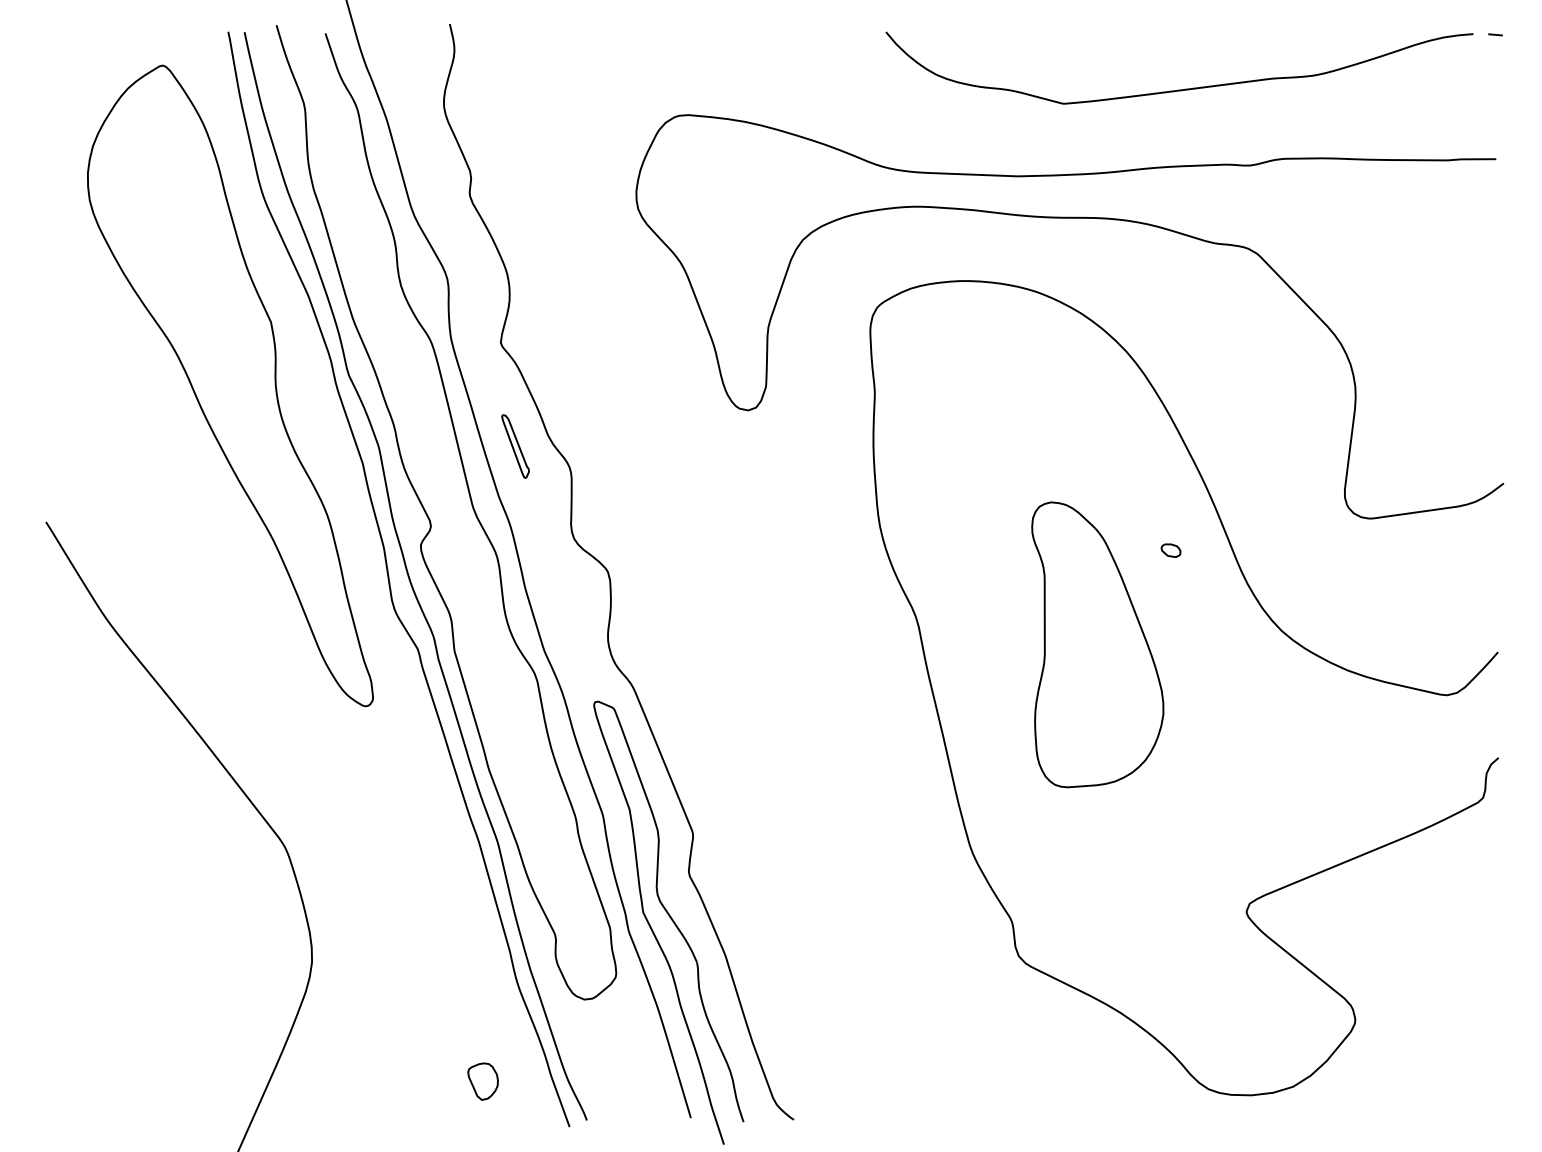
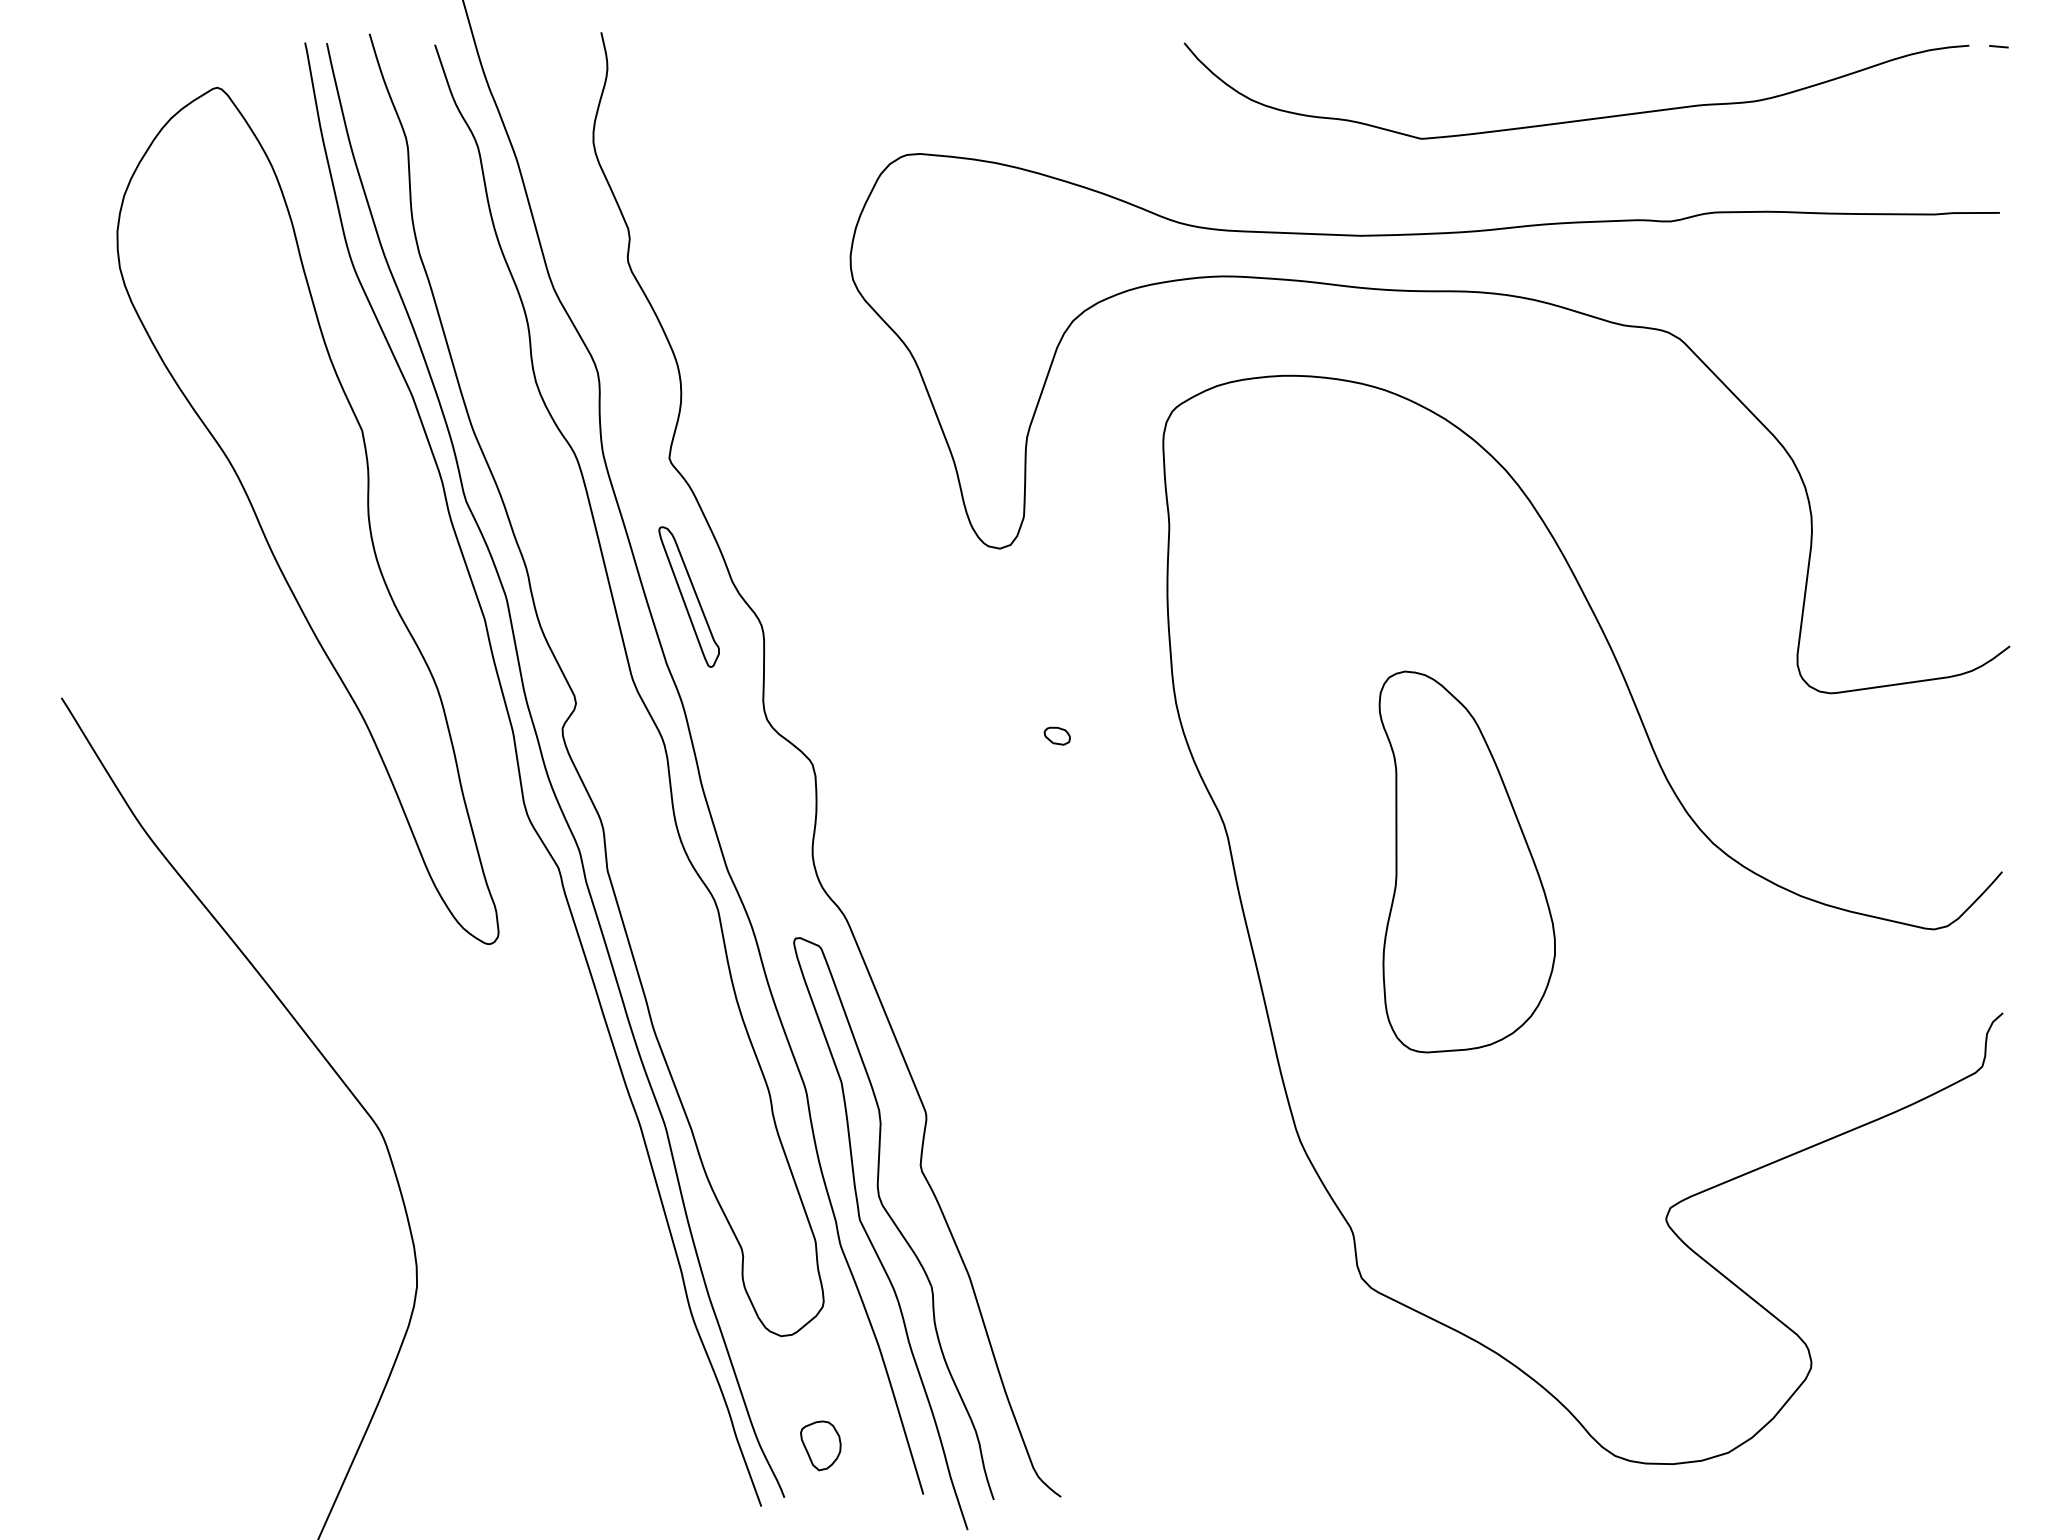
part: (515, 446) -> (688, 596), size x1.67
part: (1170, 550) -> (1056, 735), moved
part: (482, 1081) -> (819, 1445), moved

